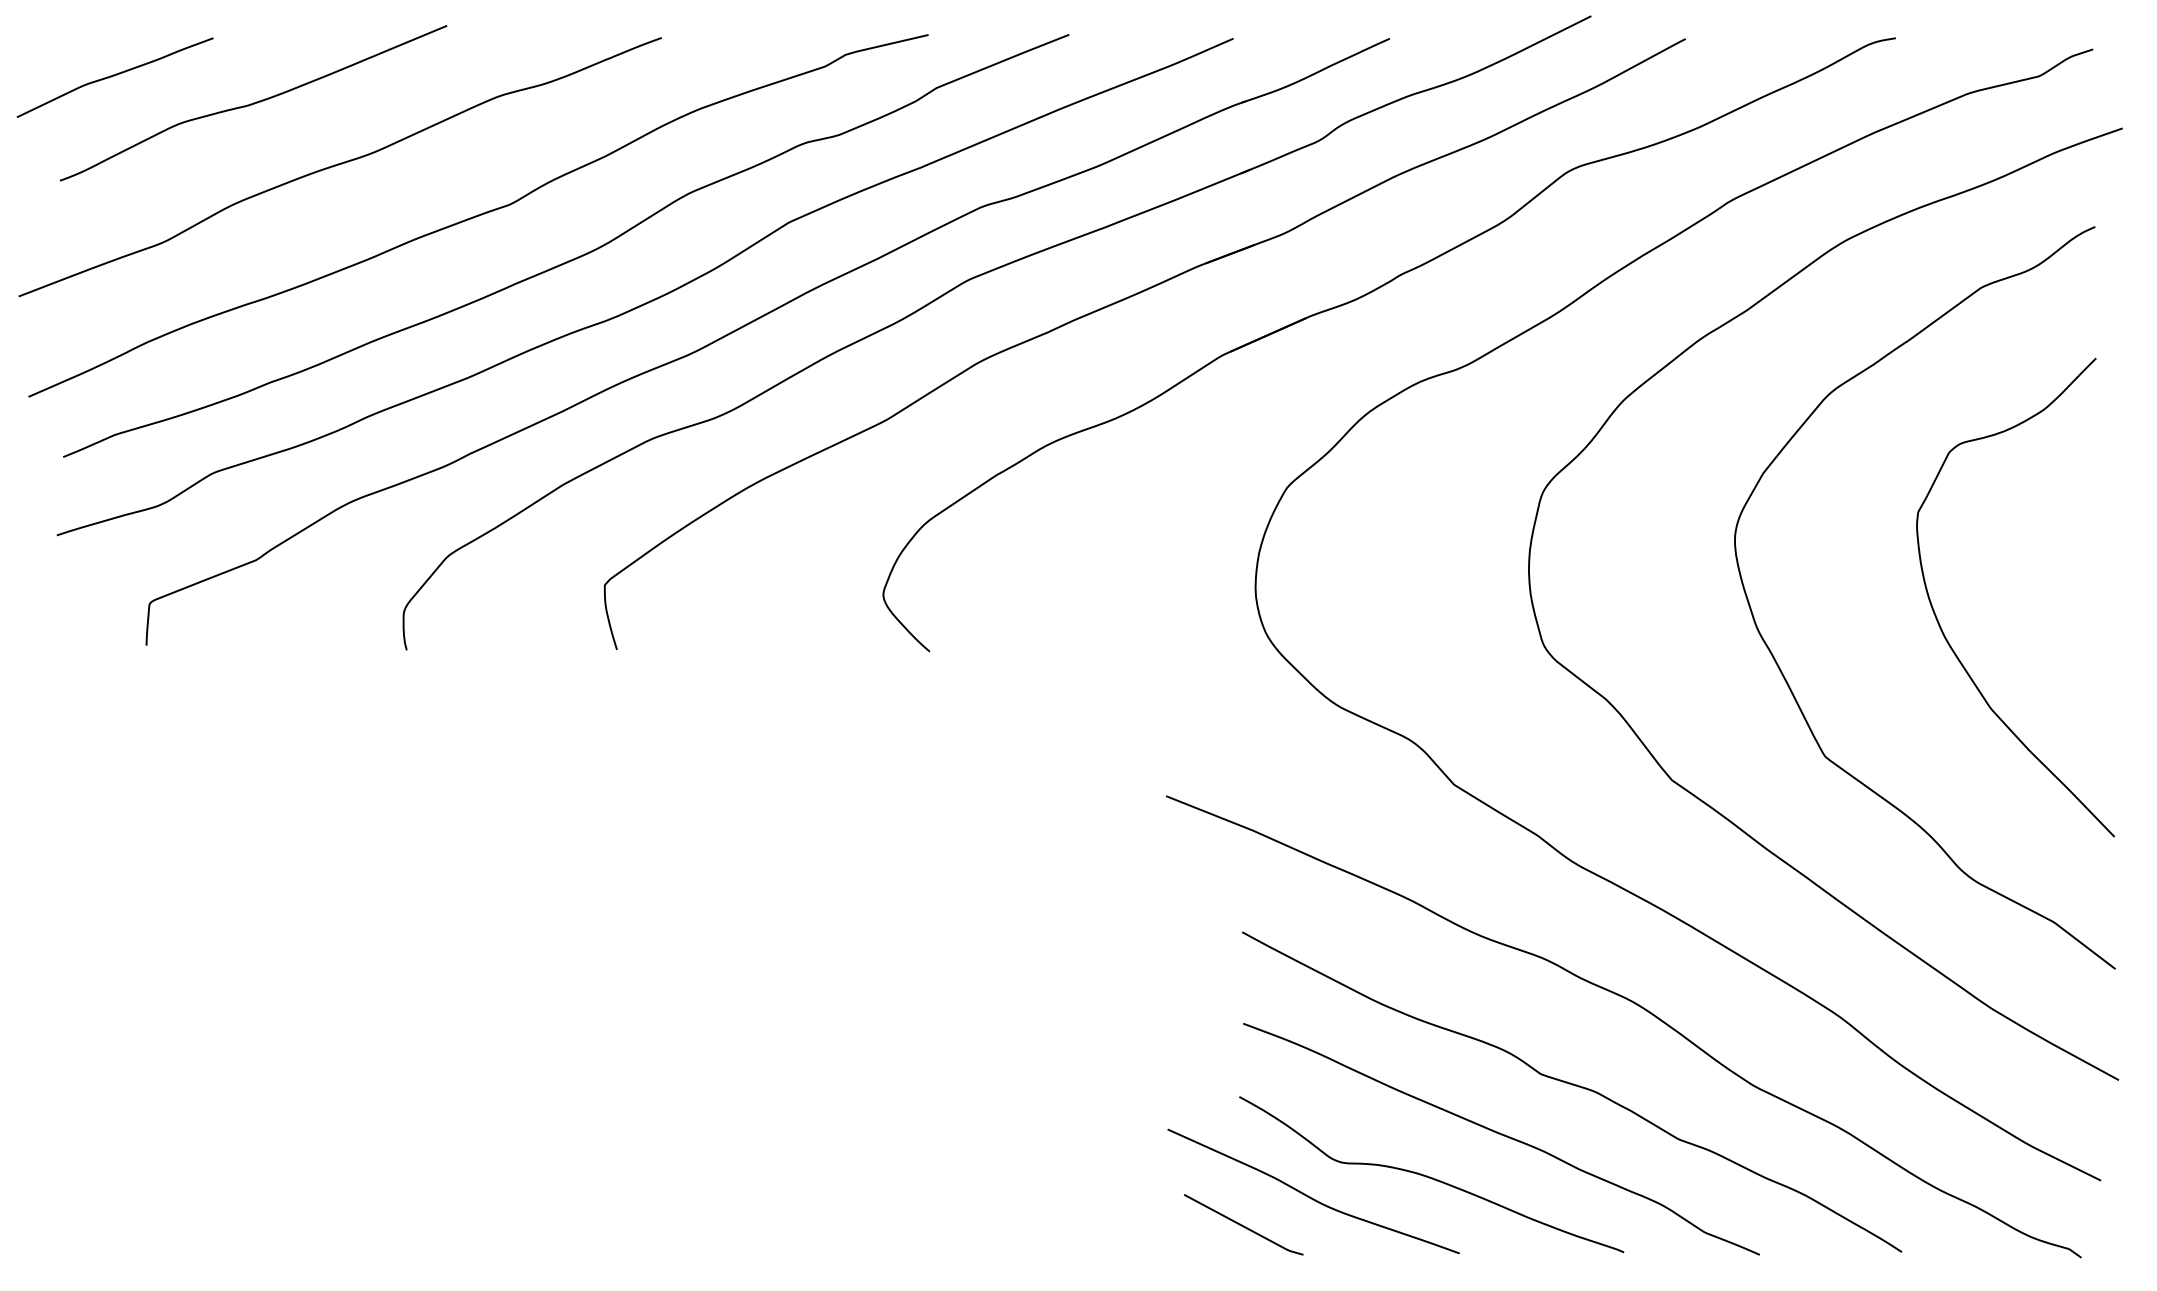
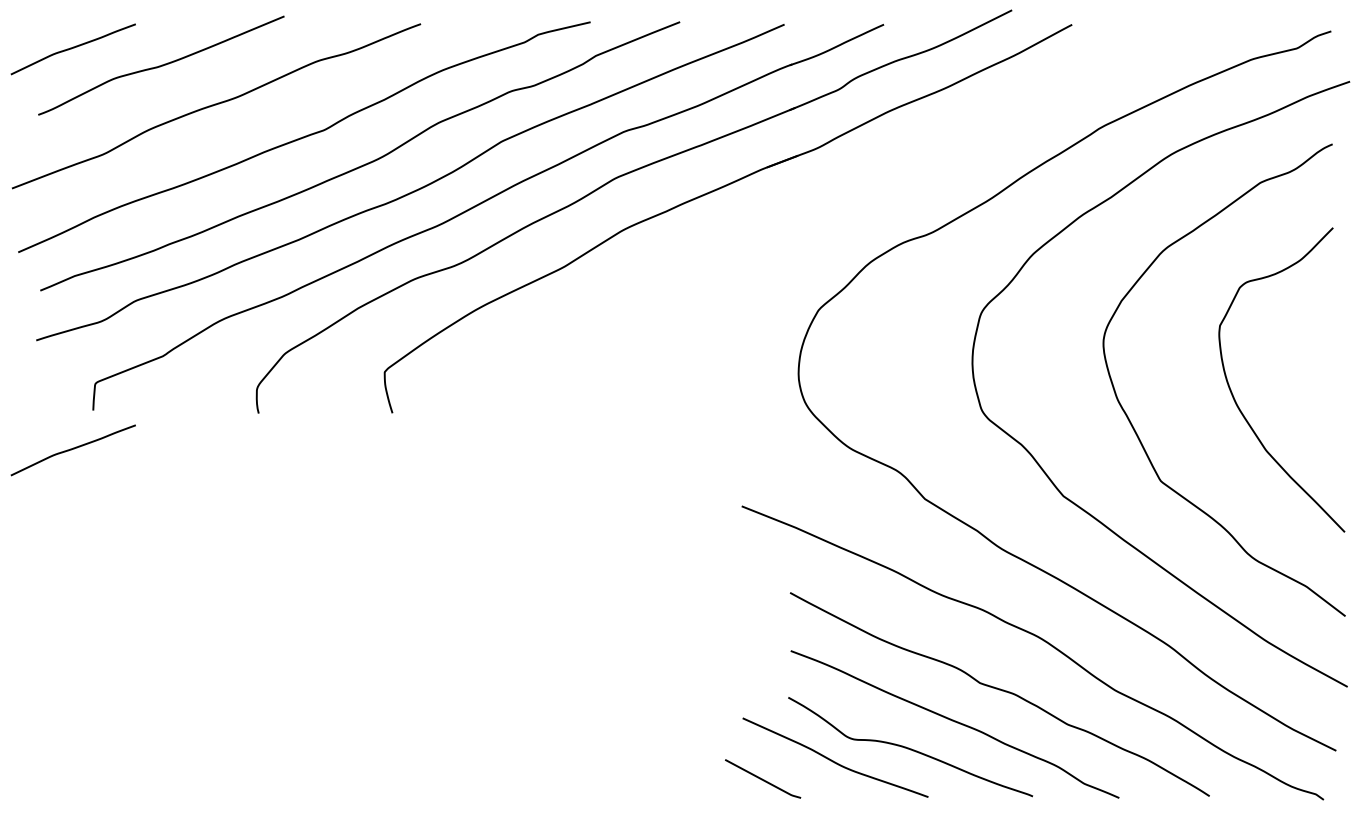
part: (1367, 296) -> (869, 188), removed
curve: (113, 706) -> (72, 449), added
curve: (1242, 1224) -> (762, 778), moved

